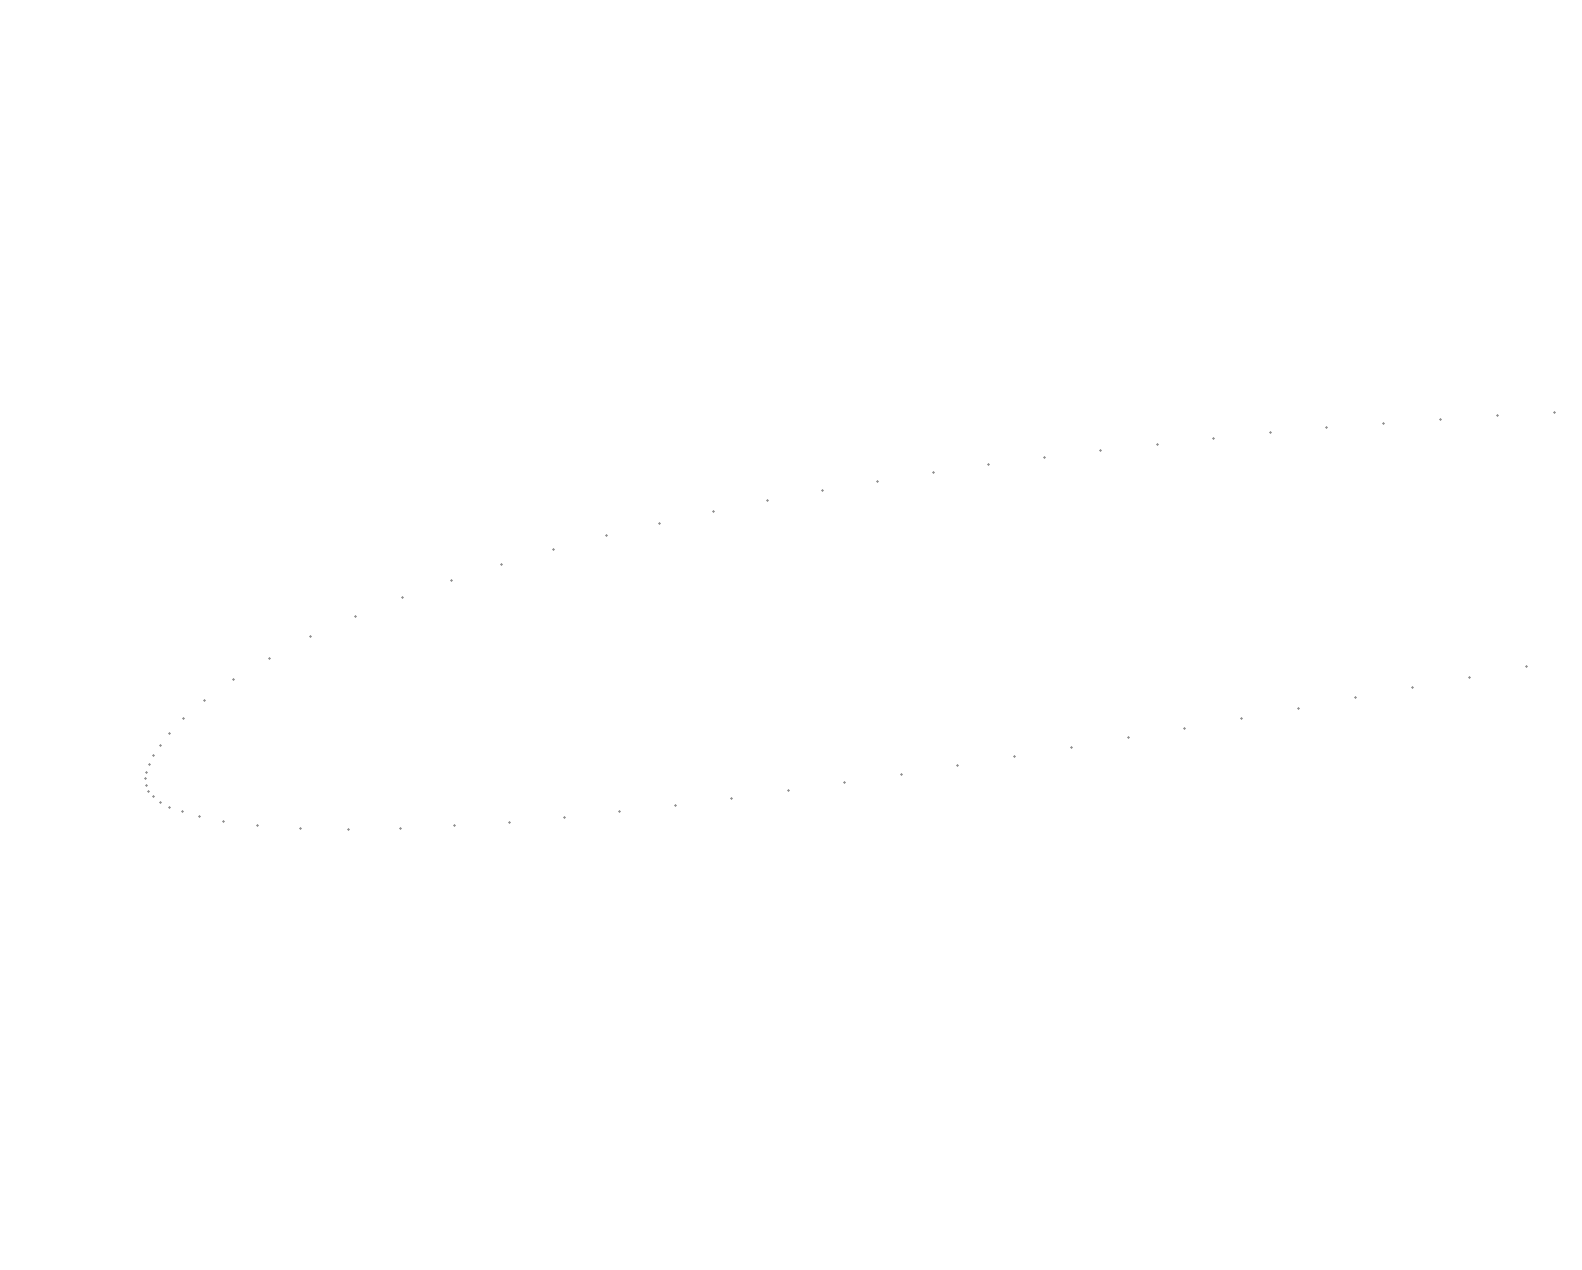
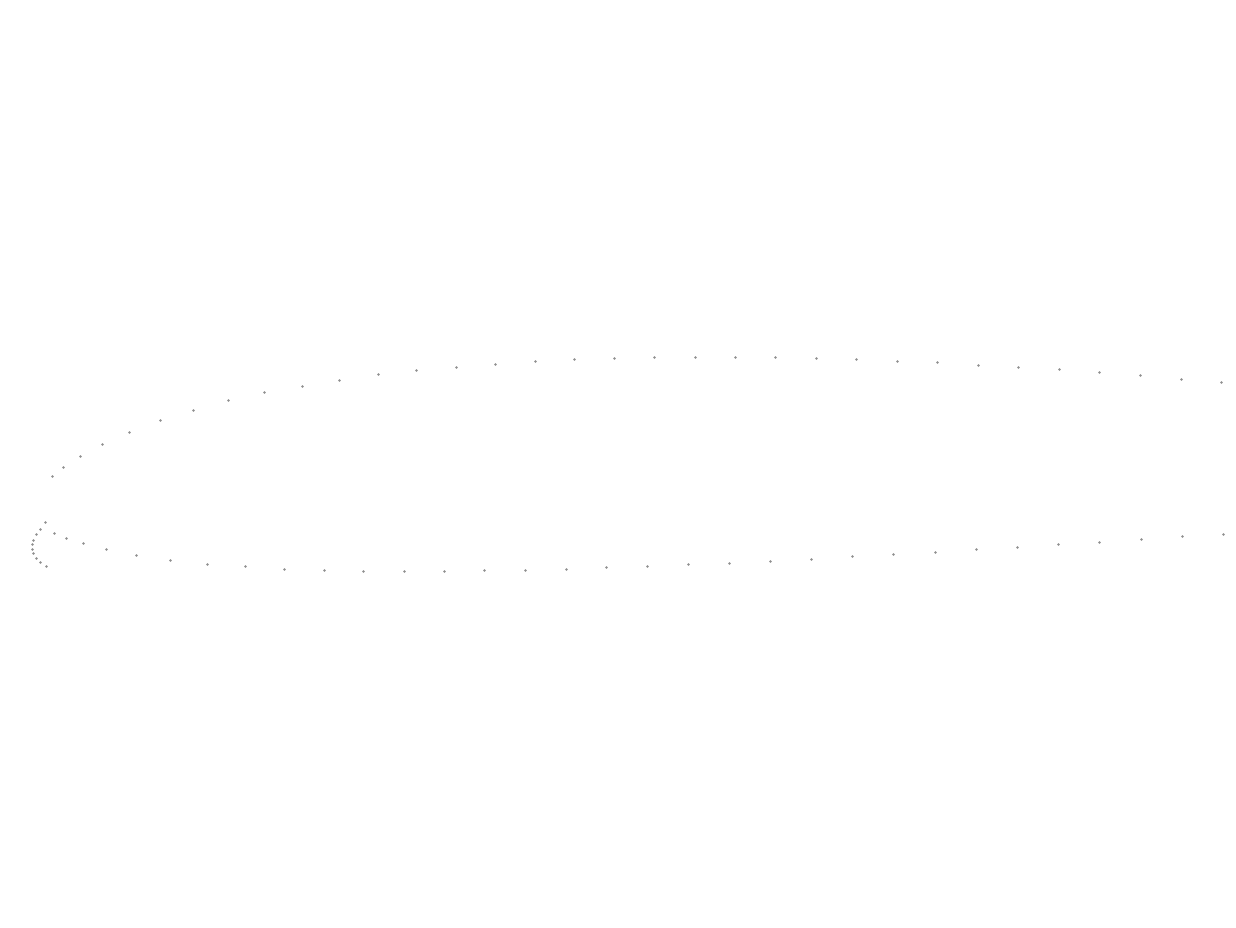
part: (155, 777) -> (39, 544), moved

